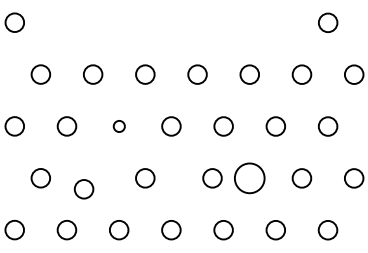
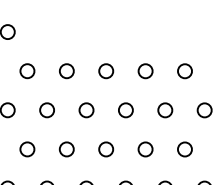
circle: (119, 126) -> (86, 110), size x1.67
circle: (212, 178) -> (145, 149), moved
circle: (249, 178) -> (184, 149), size x0.62
circle: (83, 189) -> (66, 149), moved

